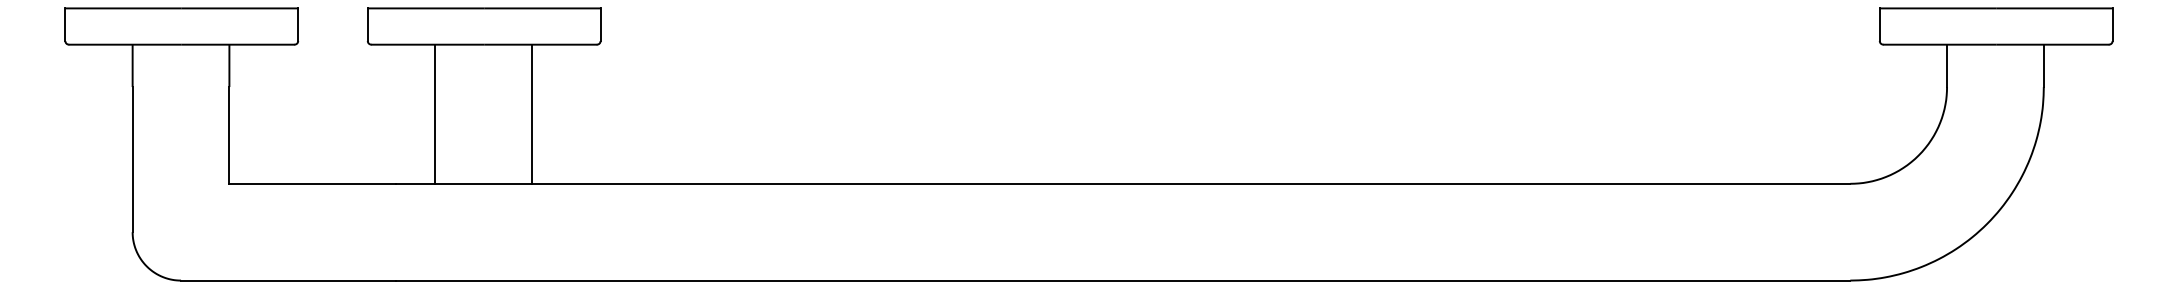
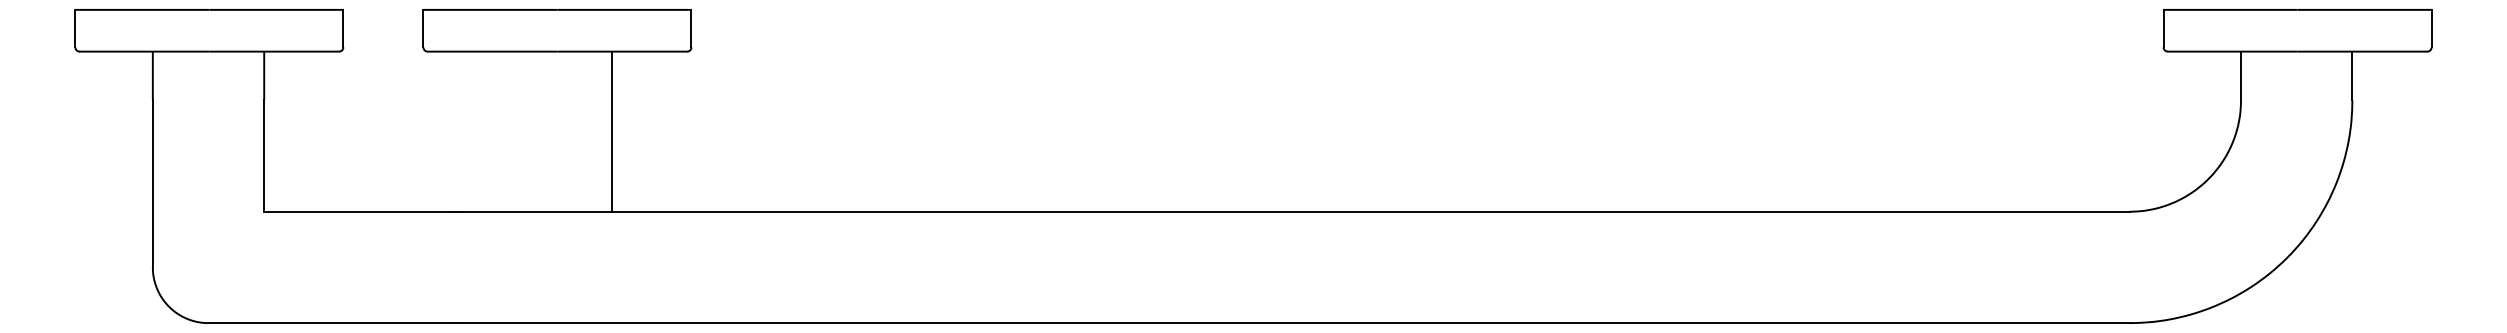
line: (434, 114) -> (500, 131), removed

